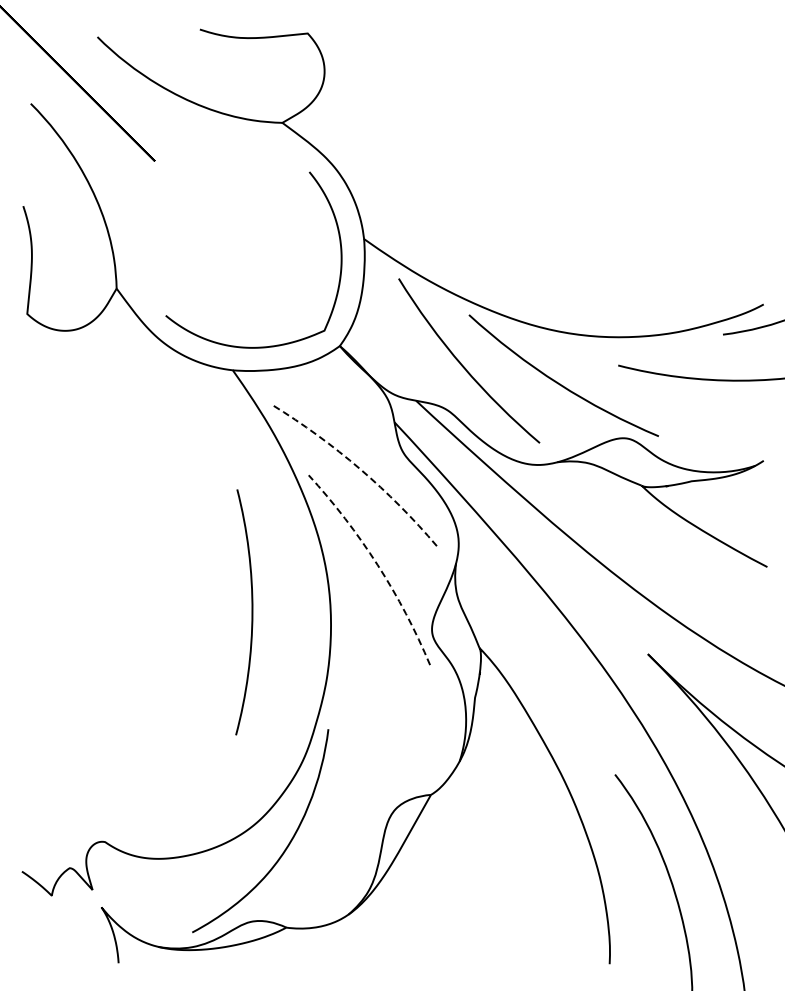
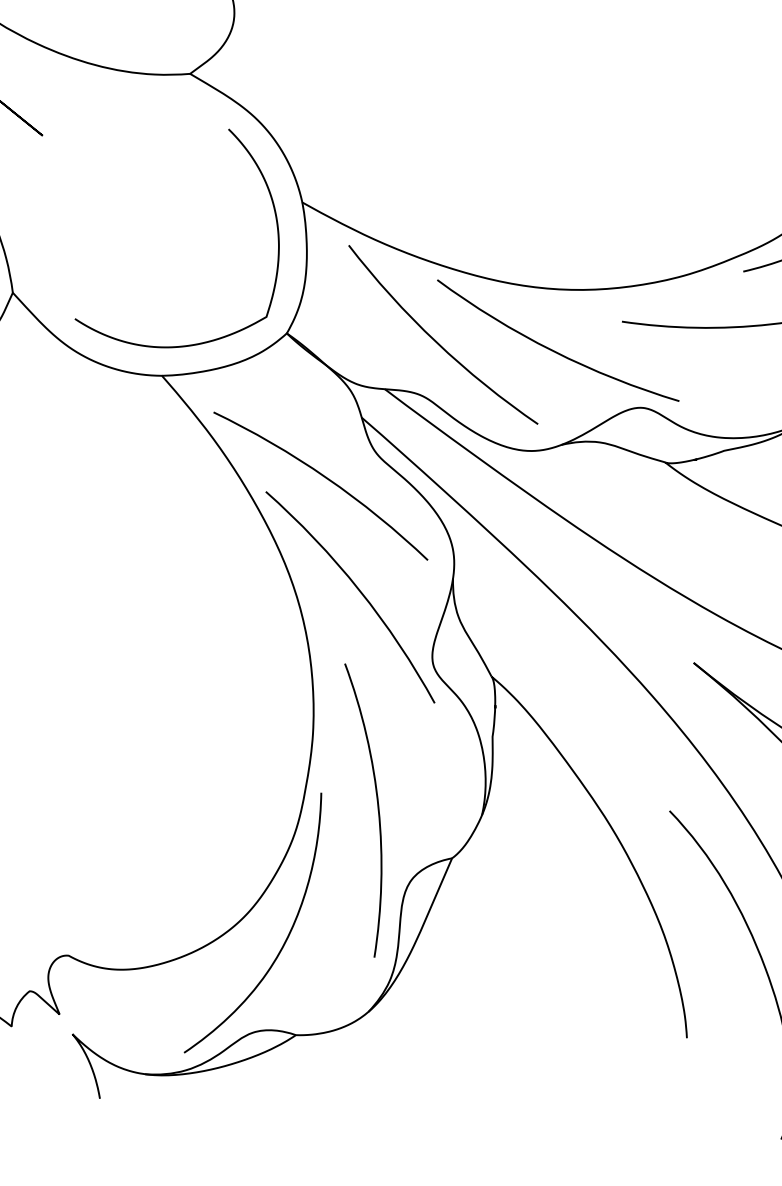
arc: (360, 469) -> (327, 478), dashed -> solid
arc: (377, 564) -> (359, 589), dashed -> solid
arc: (251, 612) -> (377, 808), moved

